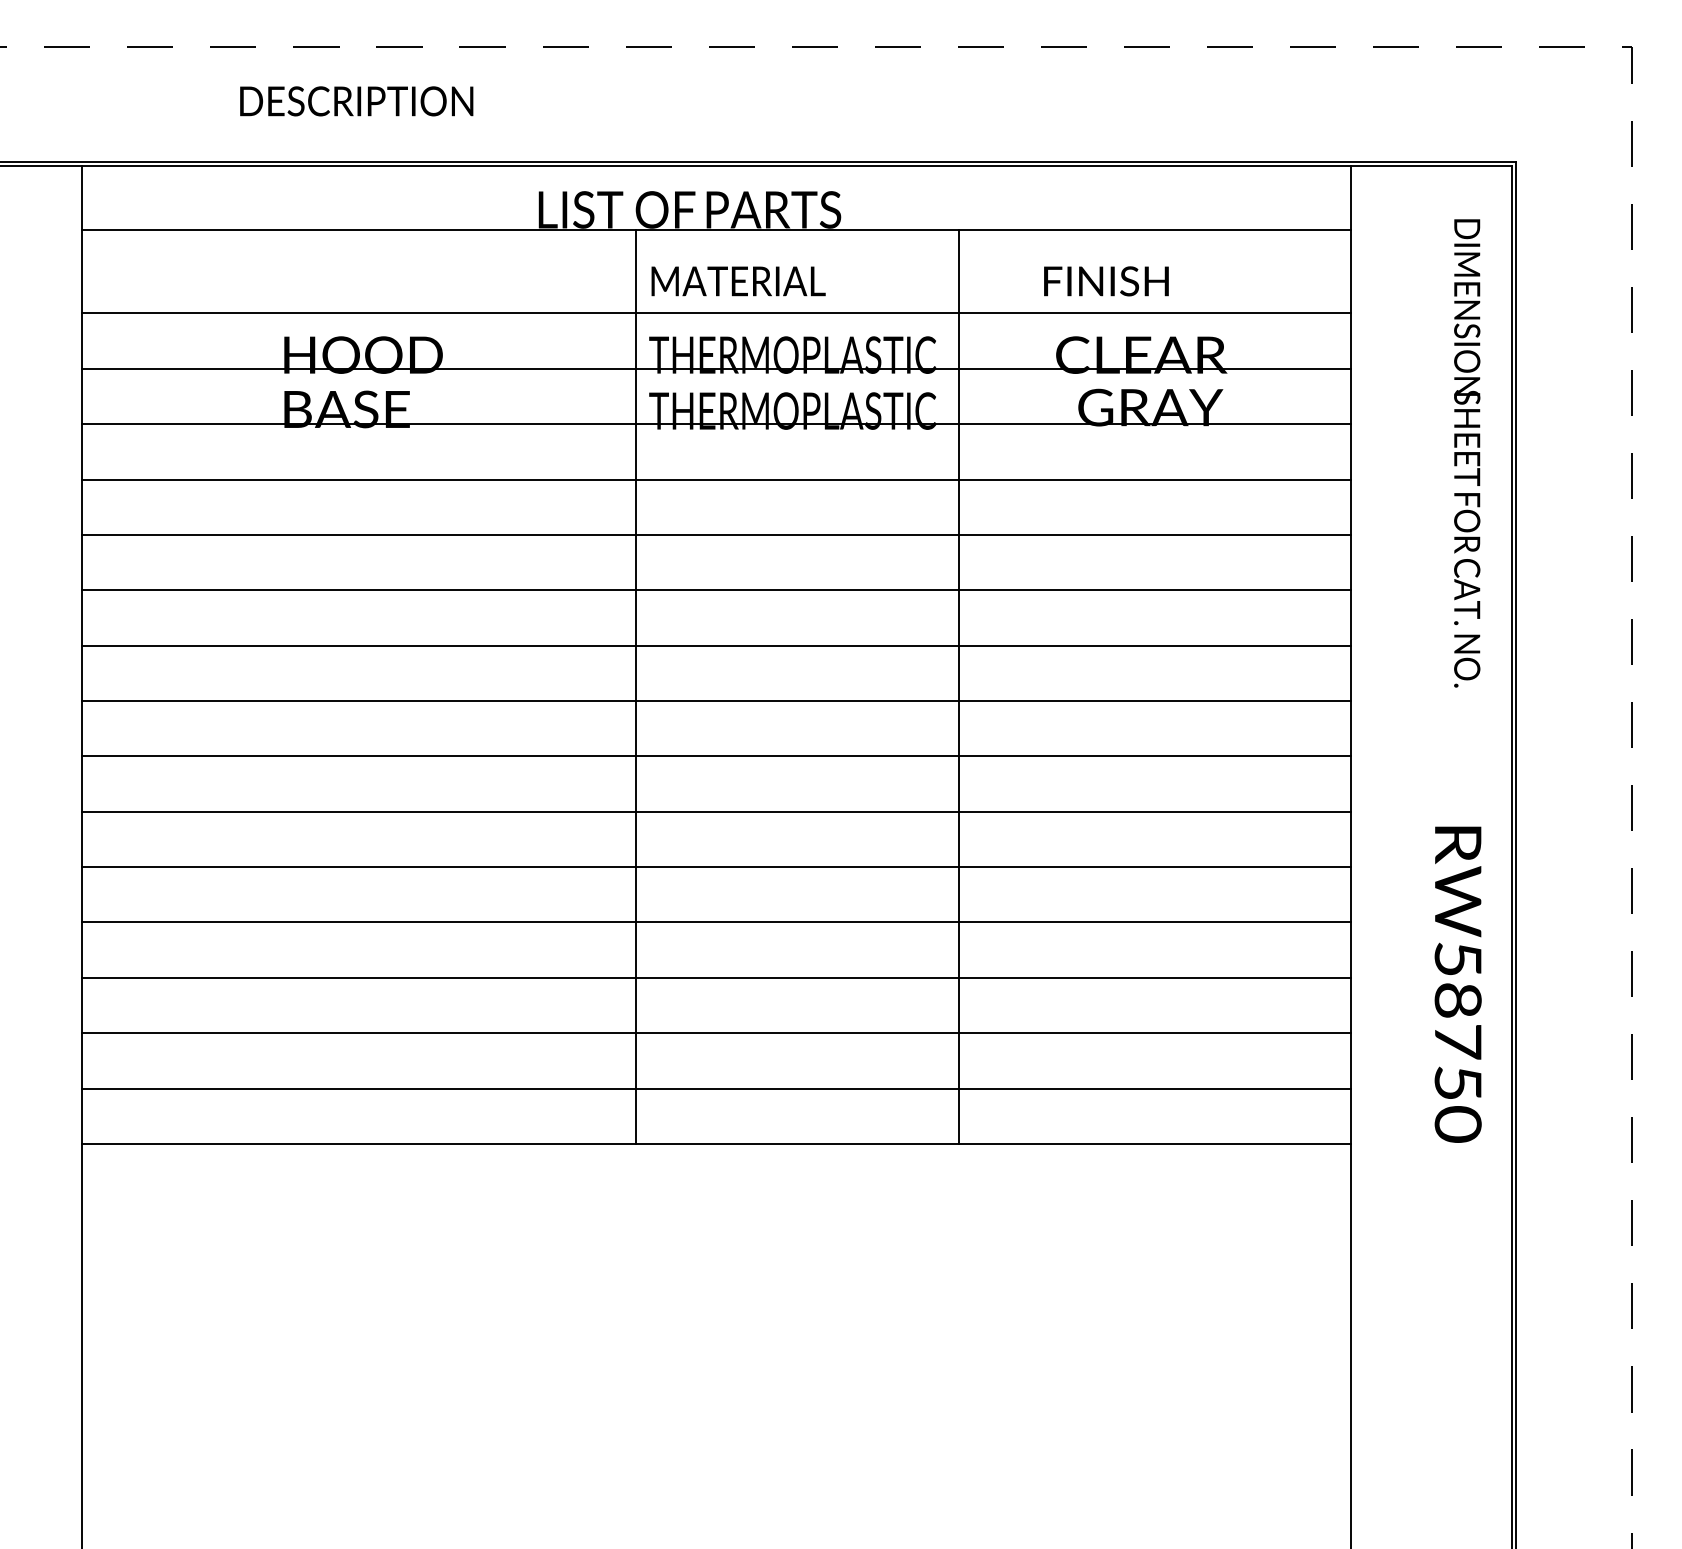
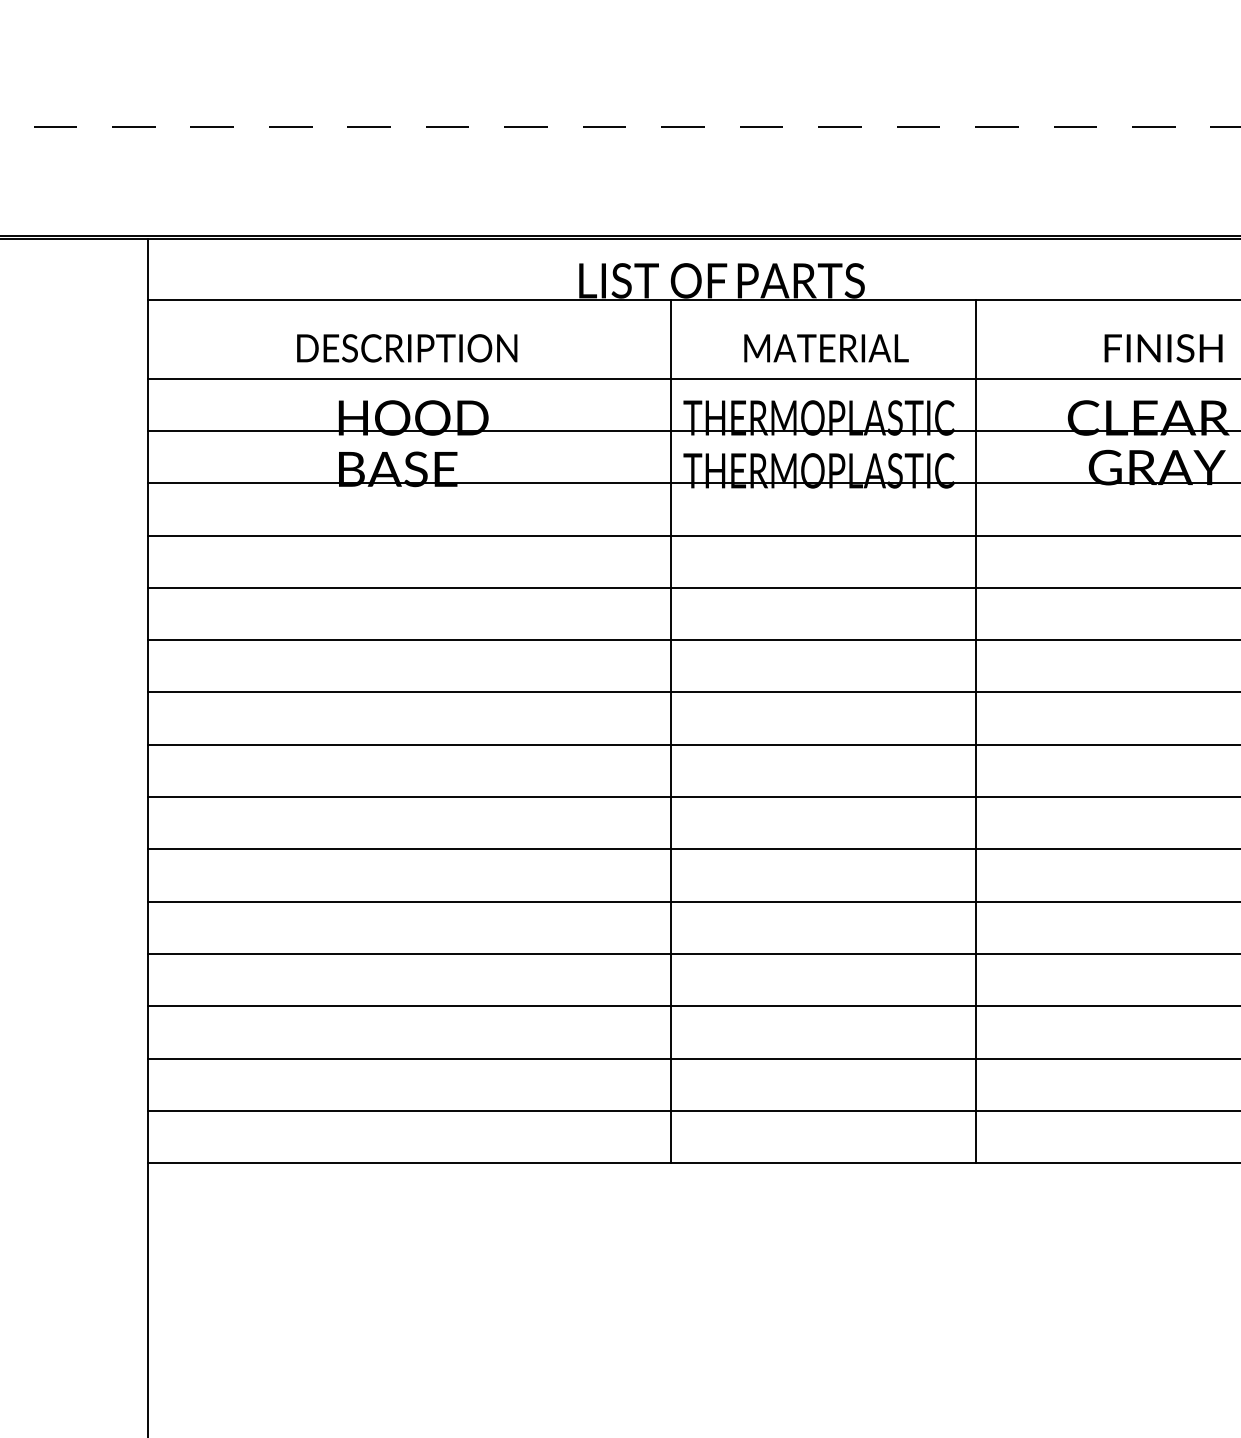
text: (356, 101) -> (407, 348), moved
text: (738, 281) -> (826, 348), moved
text: (1106, 281) -> (1163, 348), moved

